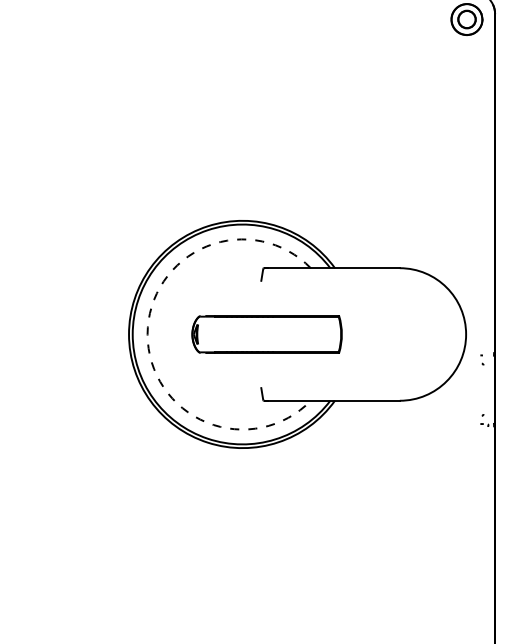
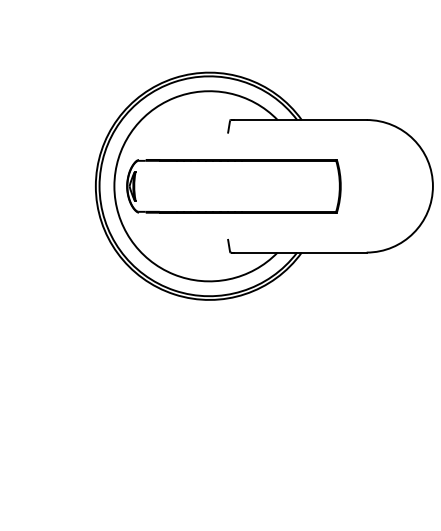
arc: (147, 334) -> (114, 186), dashed -> solid
part: (266, 334) -> (233, 186), size x1.43

